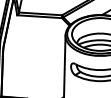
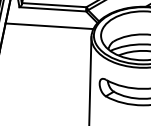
line: (36, 27) -> (48, 25), added

